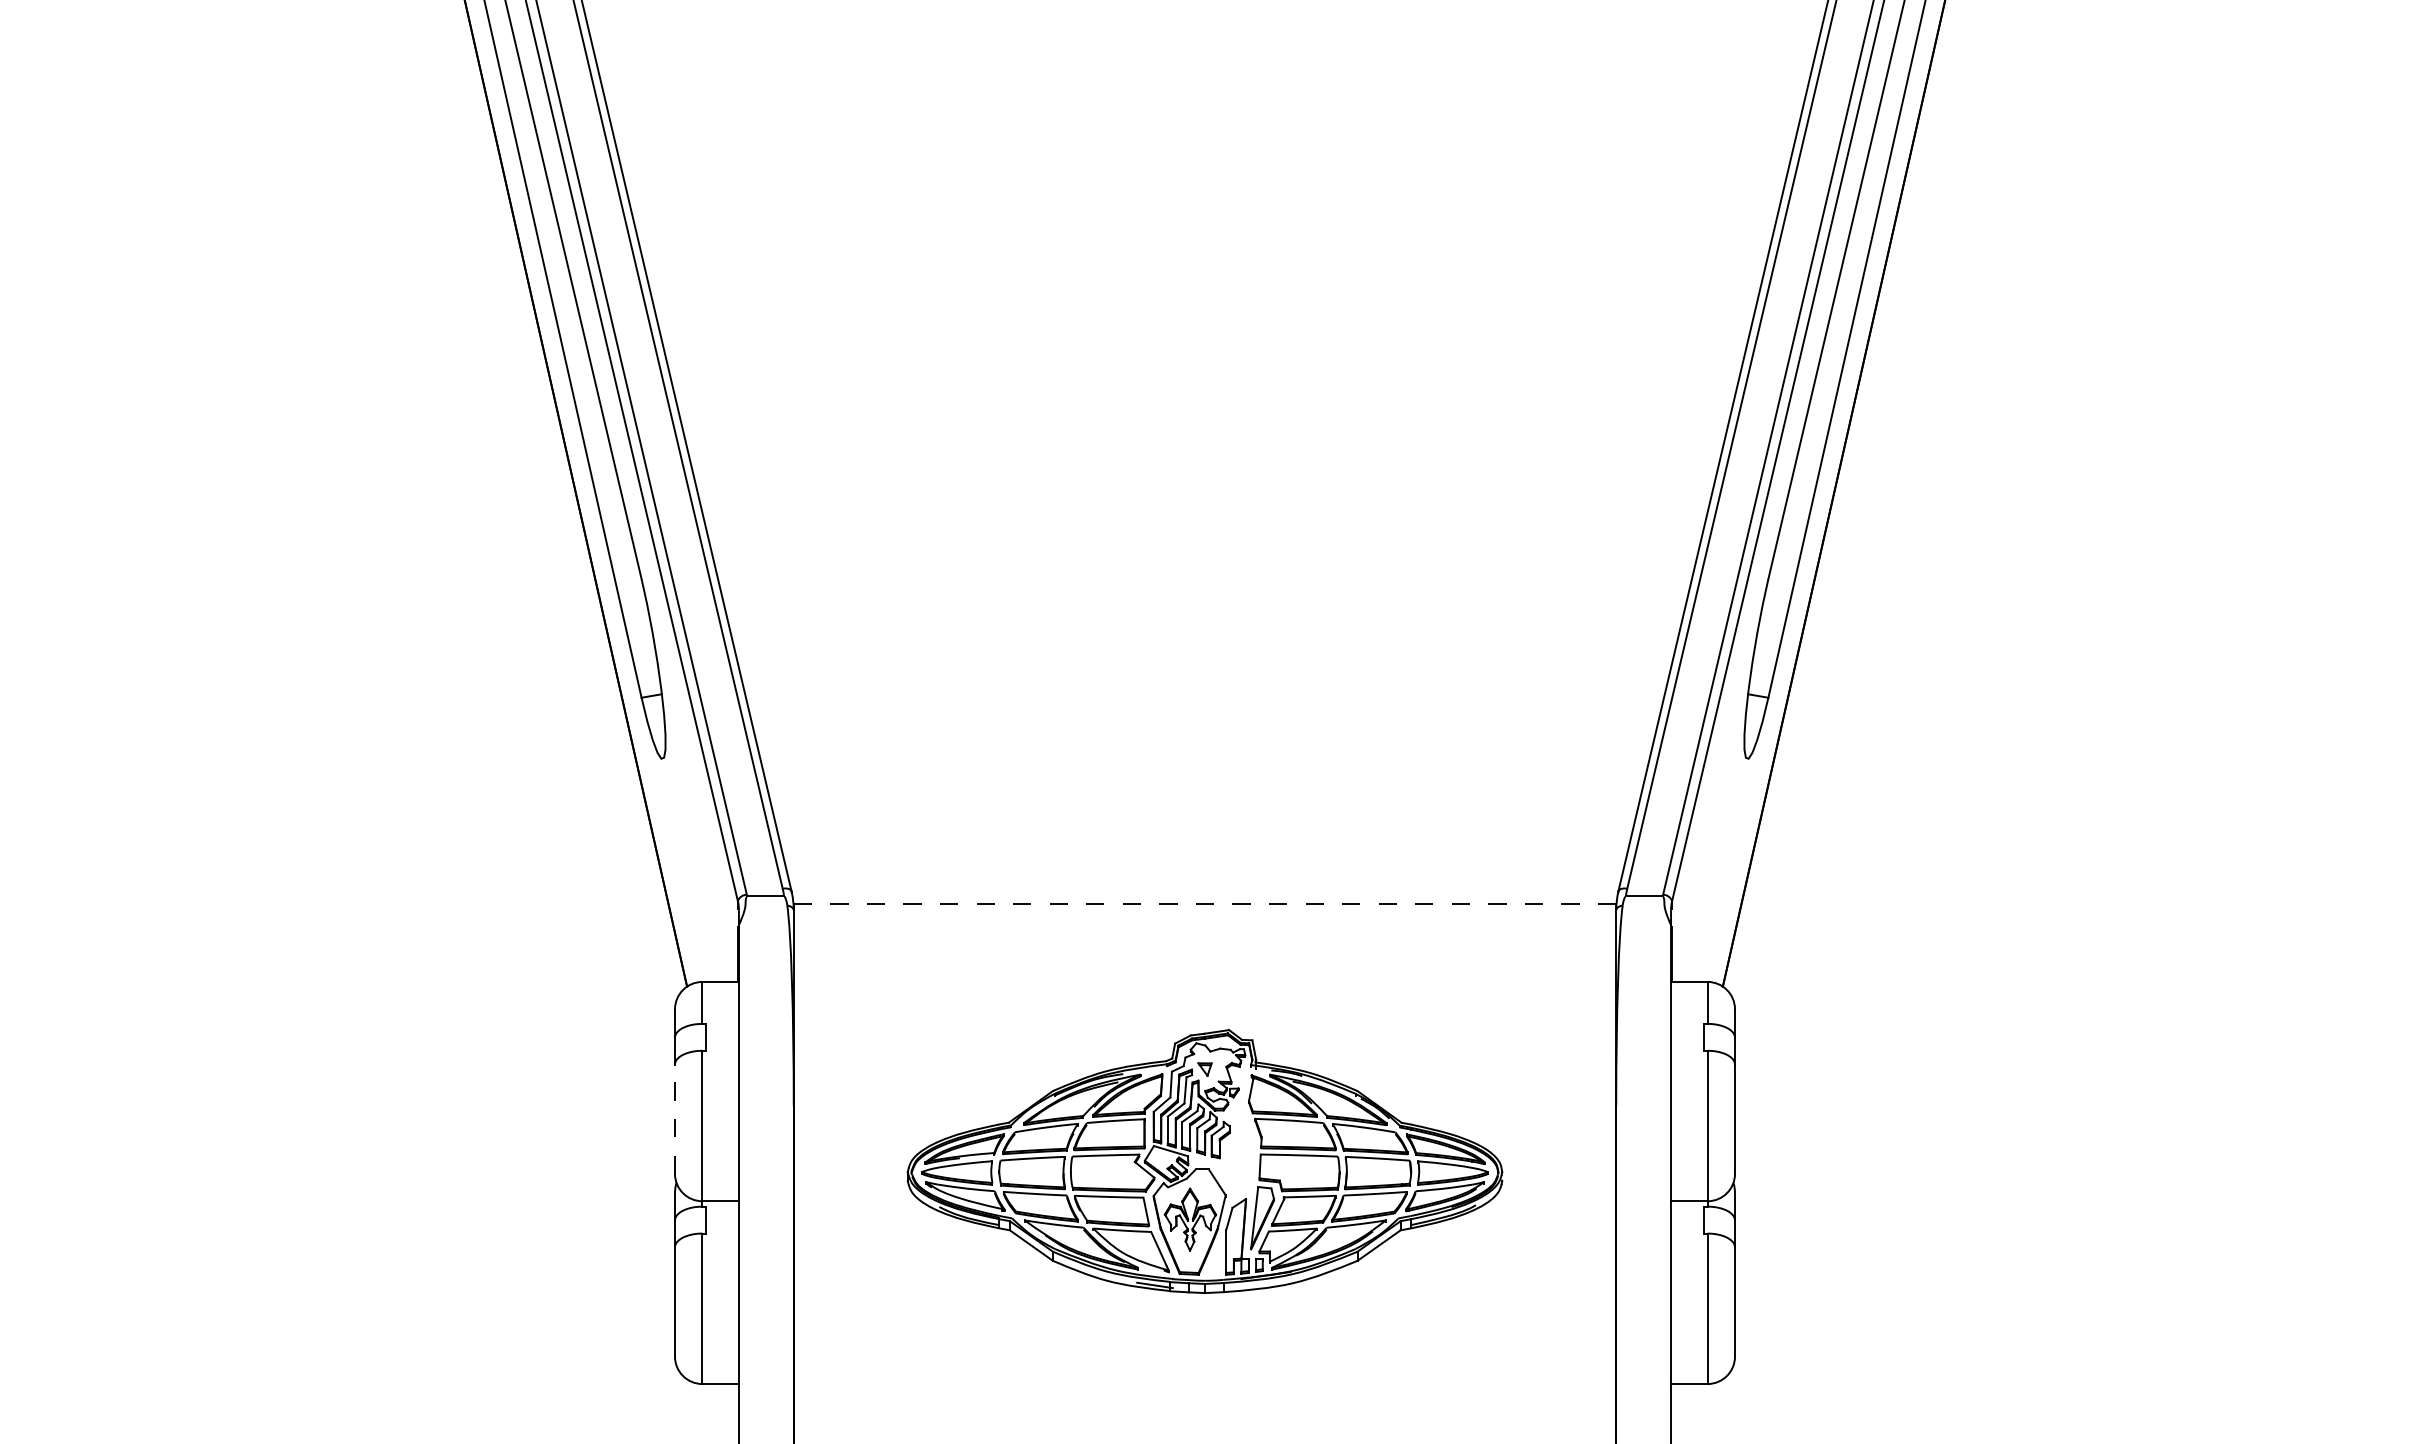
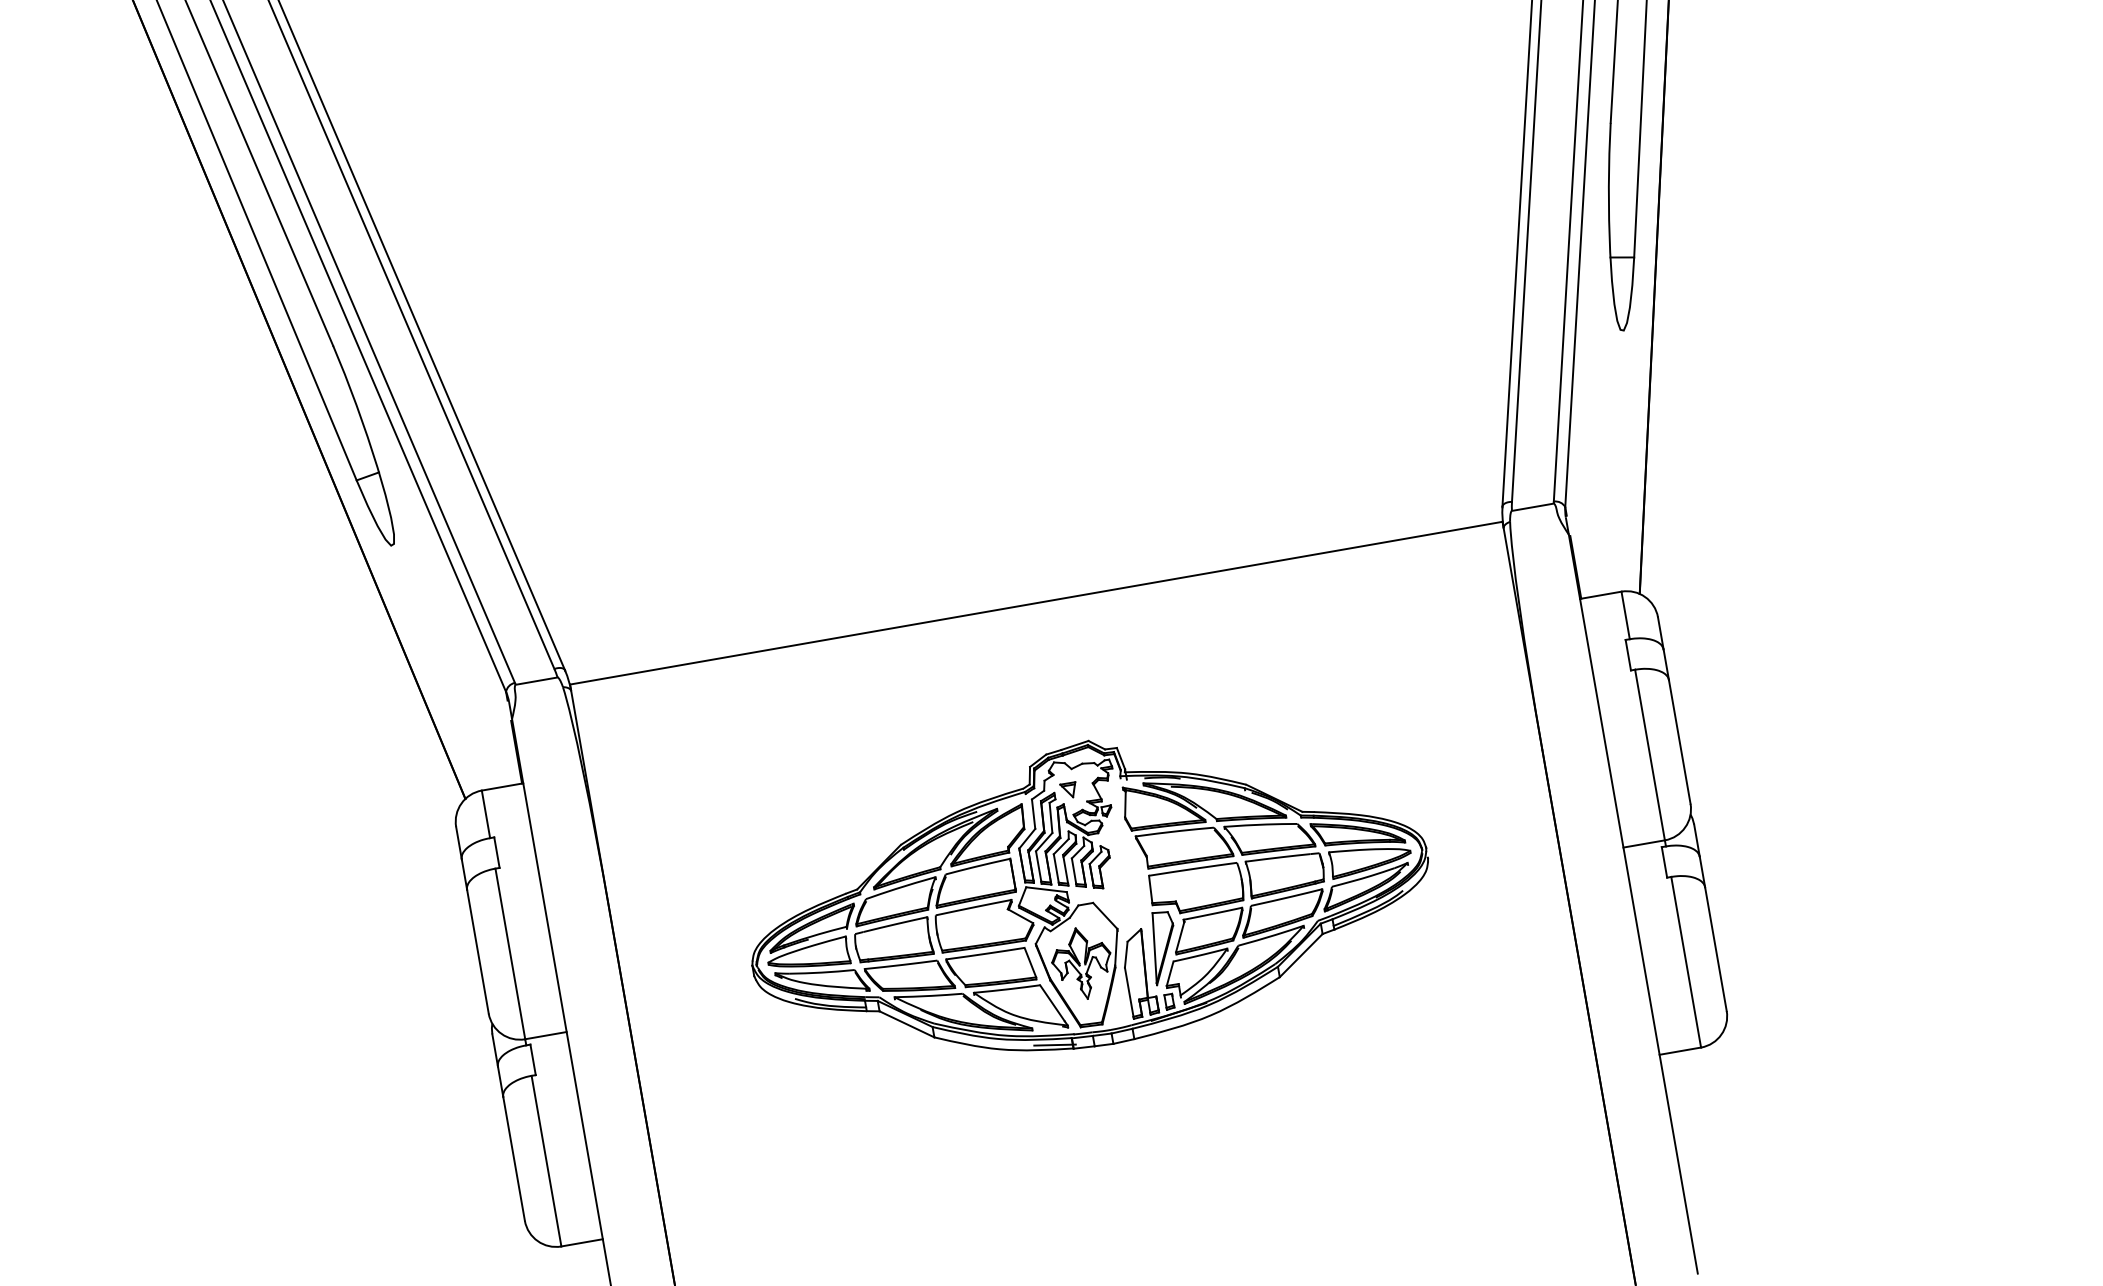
line: (1205, 904) -> (1036, 603), dashed -> solid
line: (674, 1119) -> (477, 952), dashed -> solid

